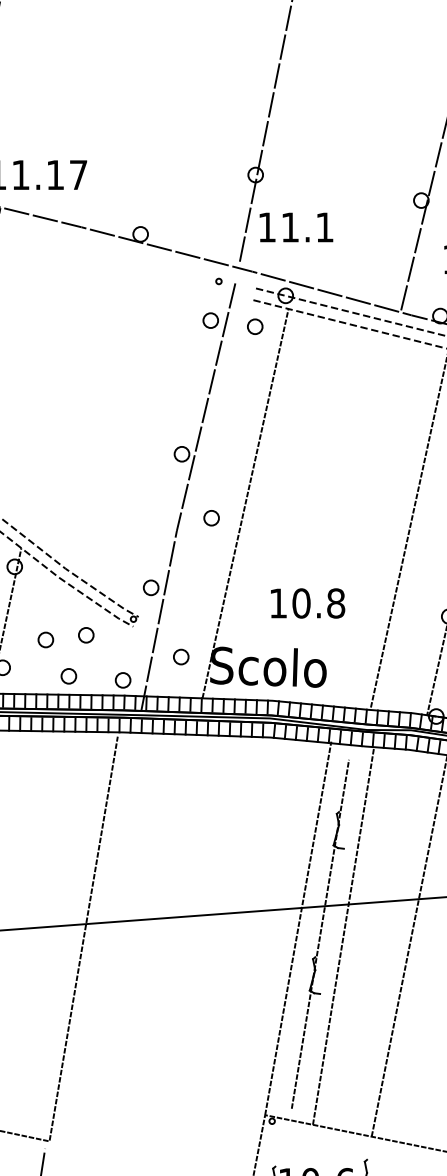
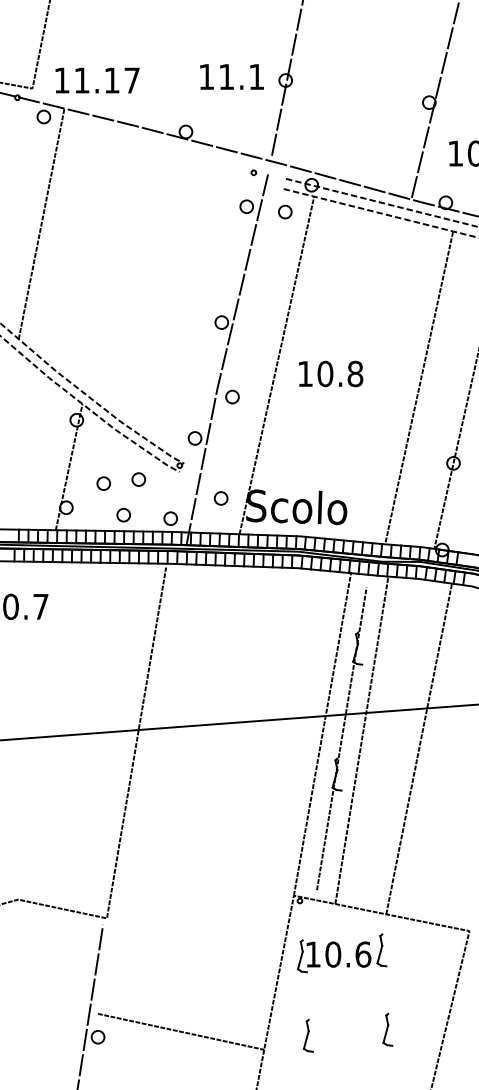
text: (295, 226) -> (231, 76), moved
part: (211, 517) -> (232, 396), moved
text: (308, 602) -> (331, 373), moved

